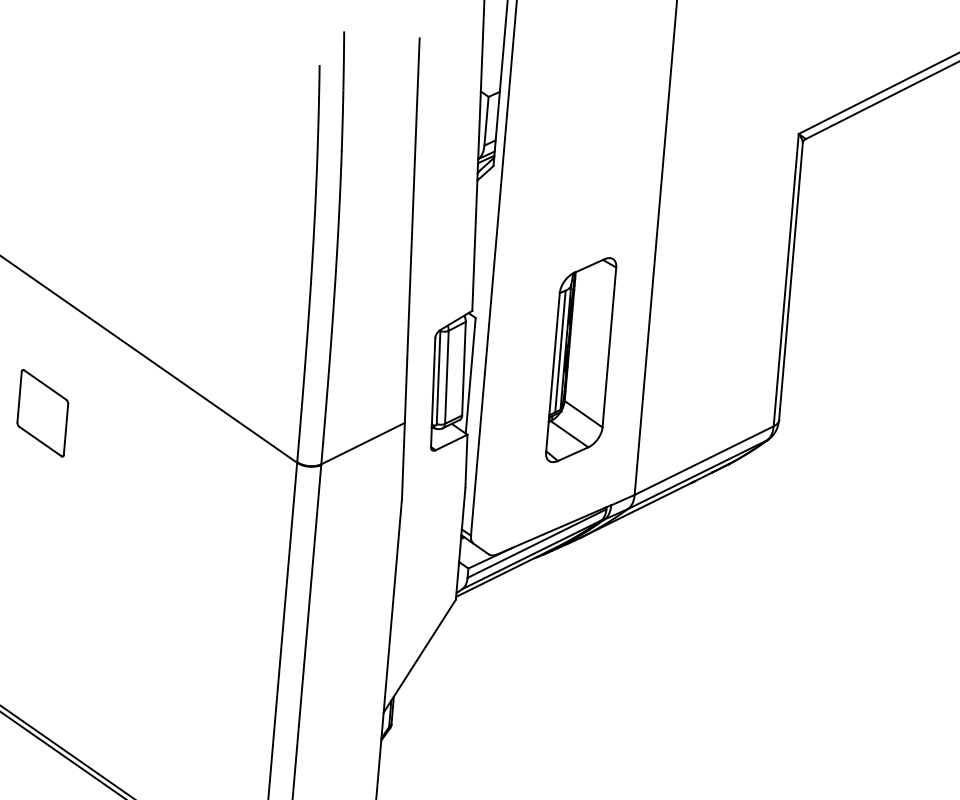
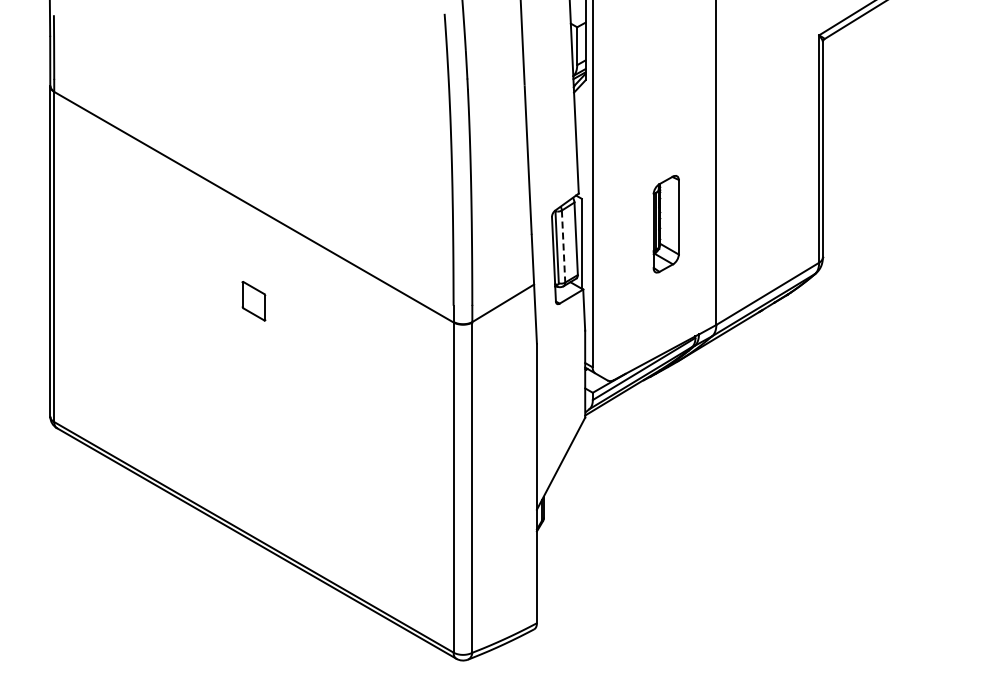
part: (581, 358) -> (666, 223), size x0.6
line: (446, 378) -> (563, 247), solid -> dashed
part: (42, 413) -> (253, 301), size x0.6

